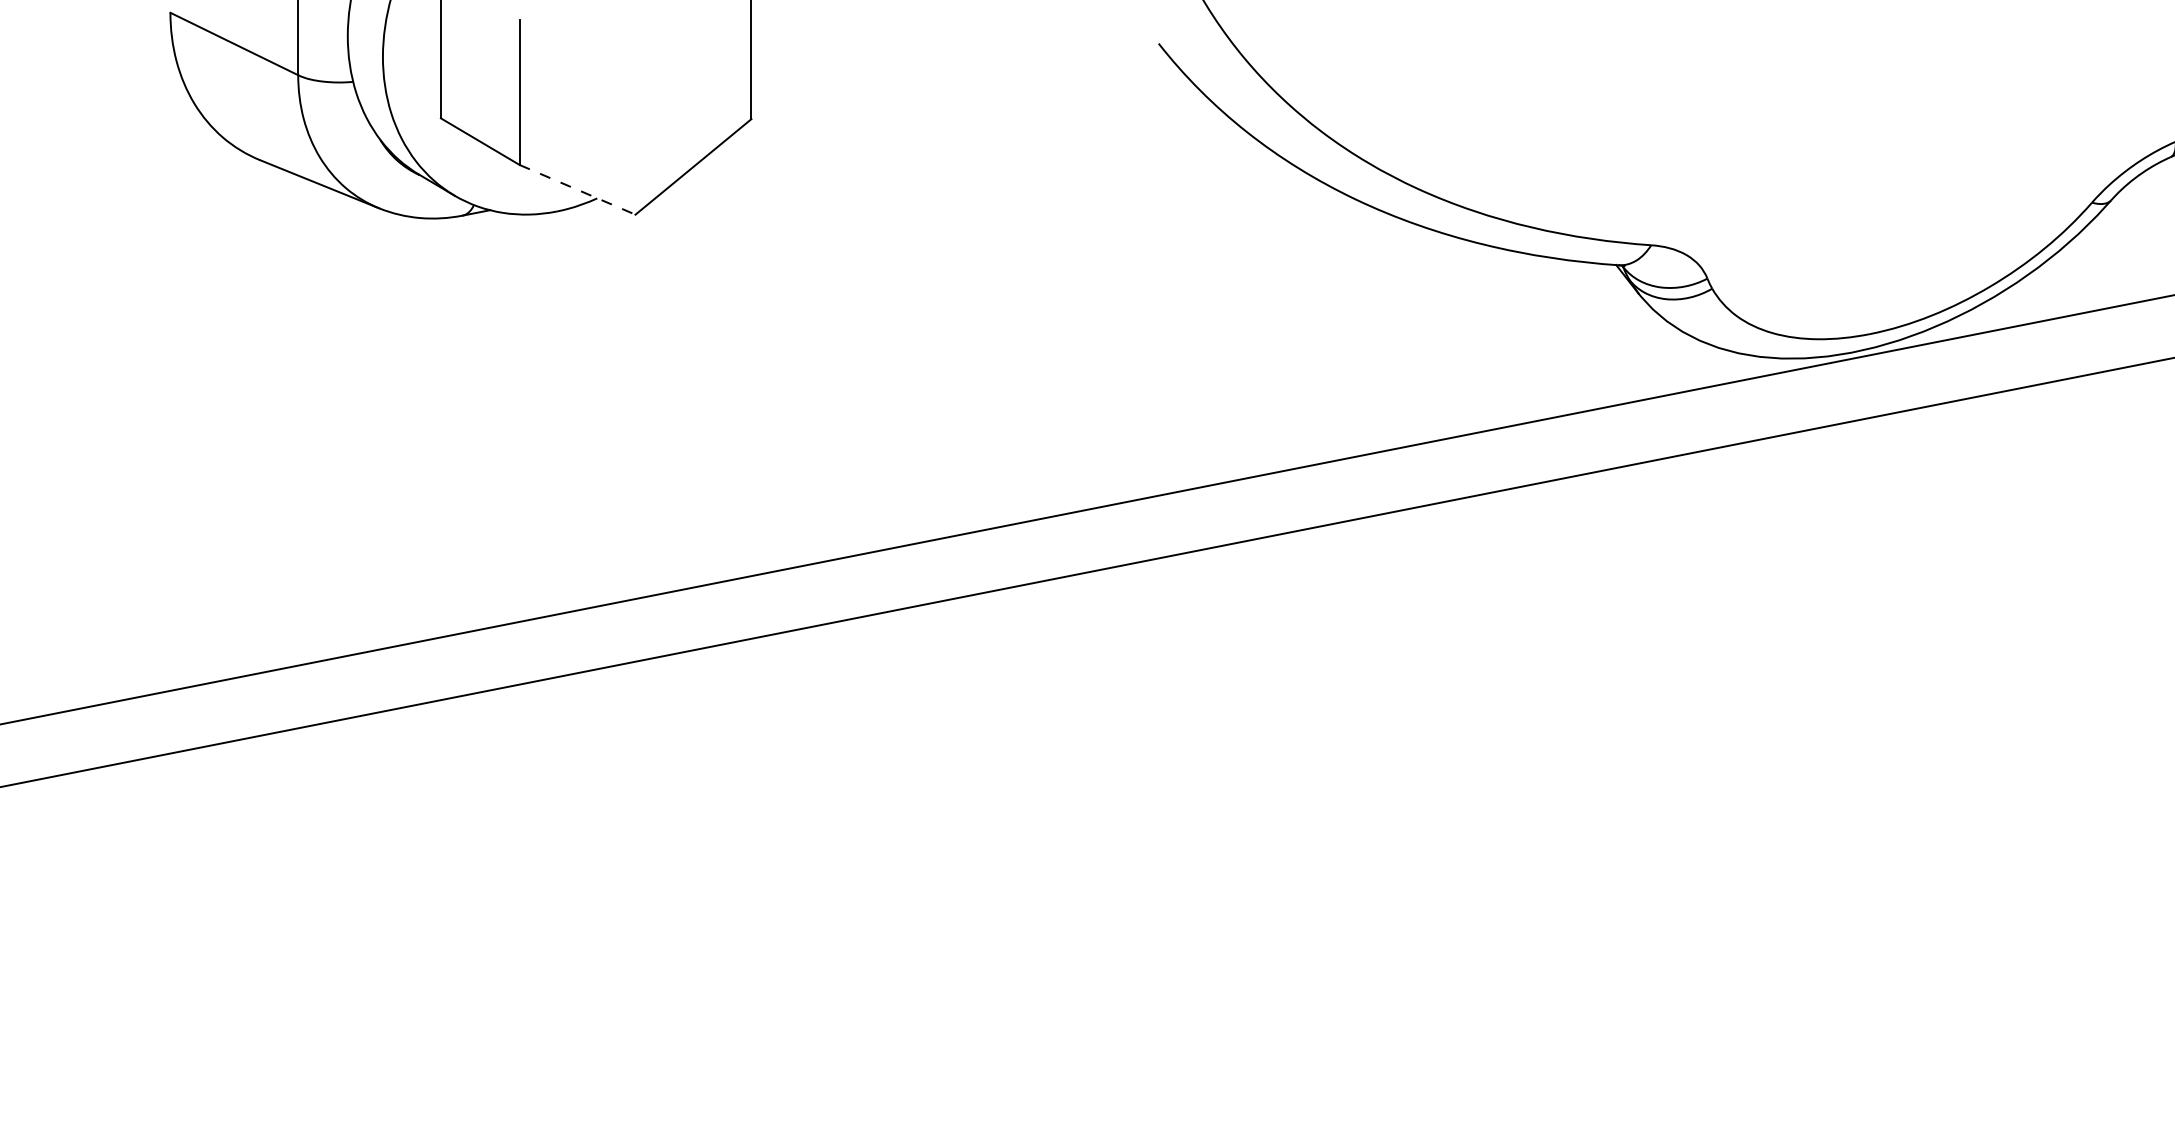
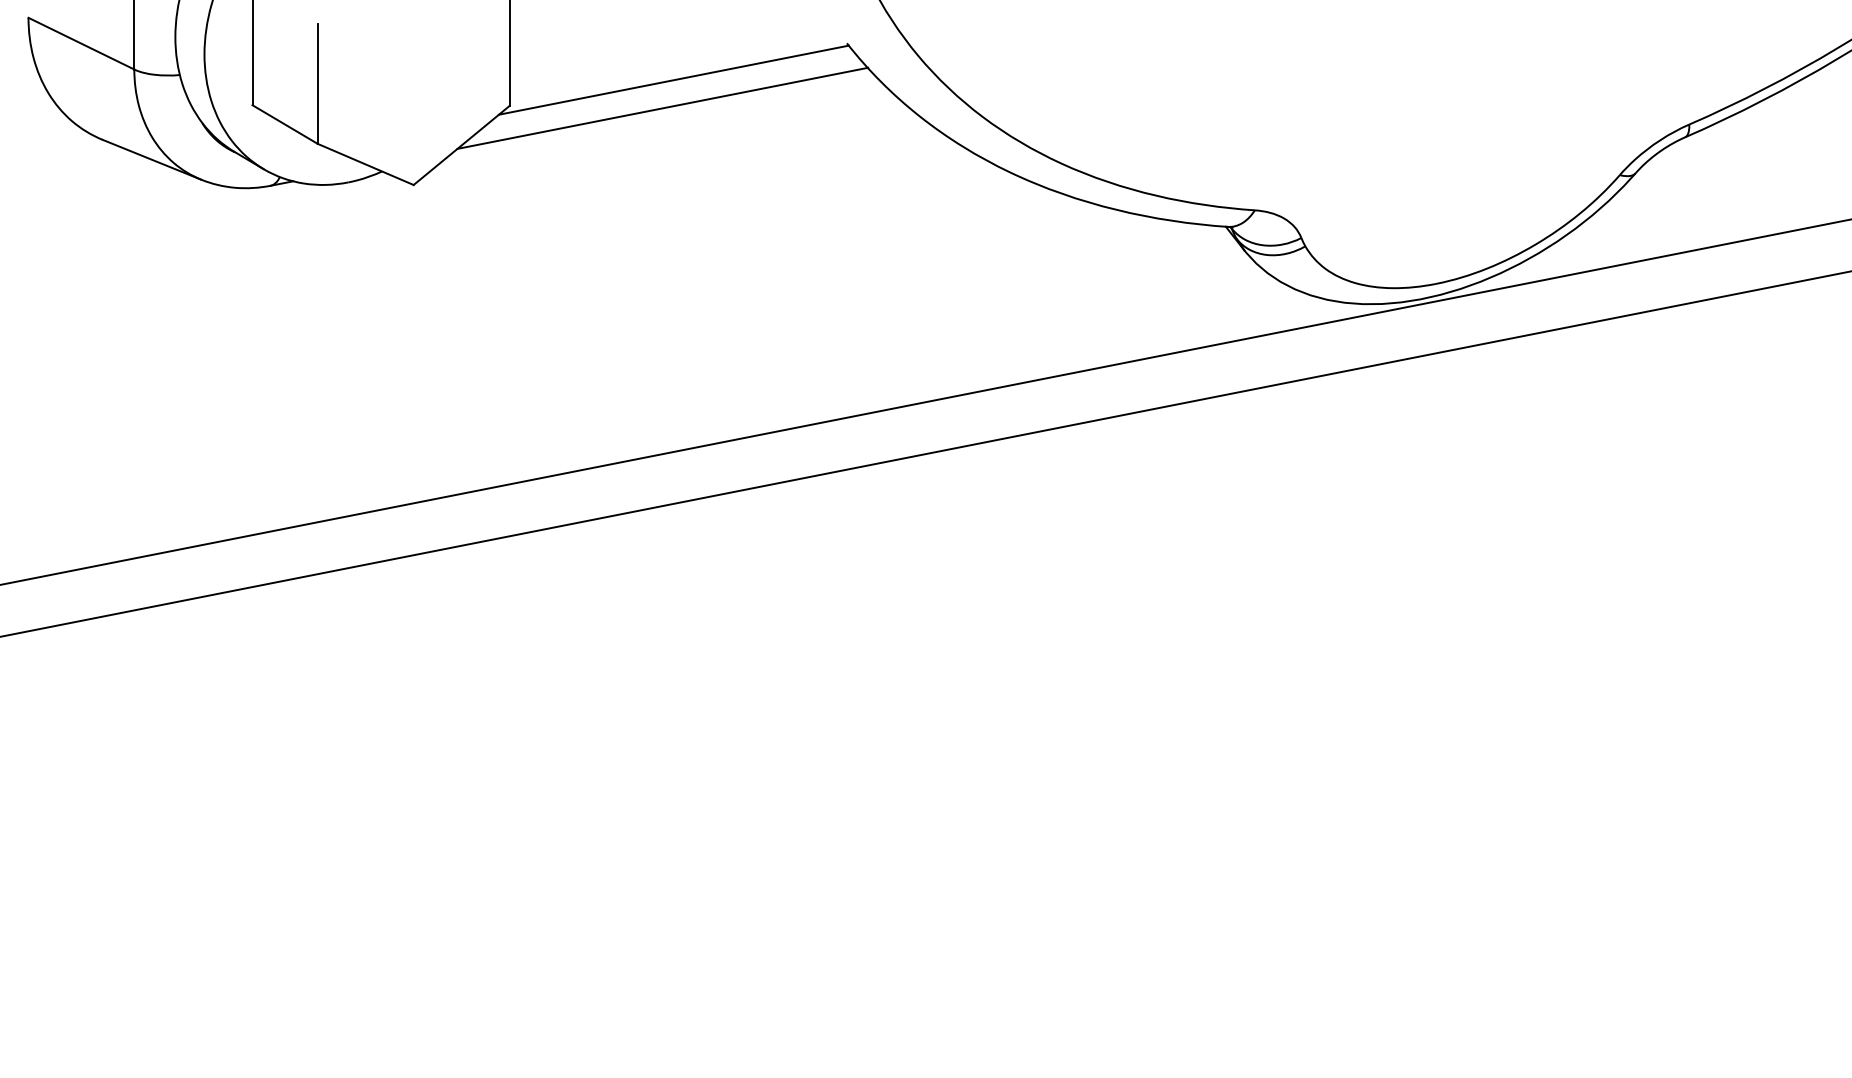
line: (949, 87) -> (673, 79), added
line: (935, 121) -> (662, 107), added
line: (578, 189) -> (366, 164), dashed -> solid

